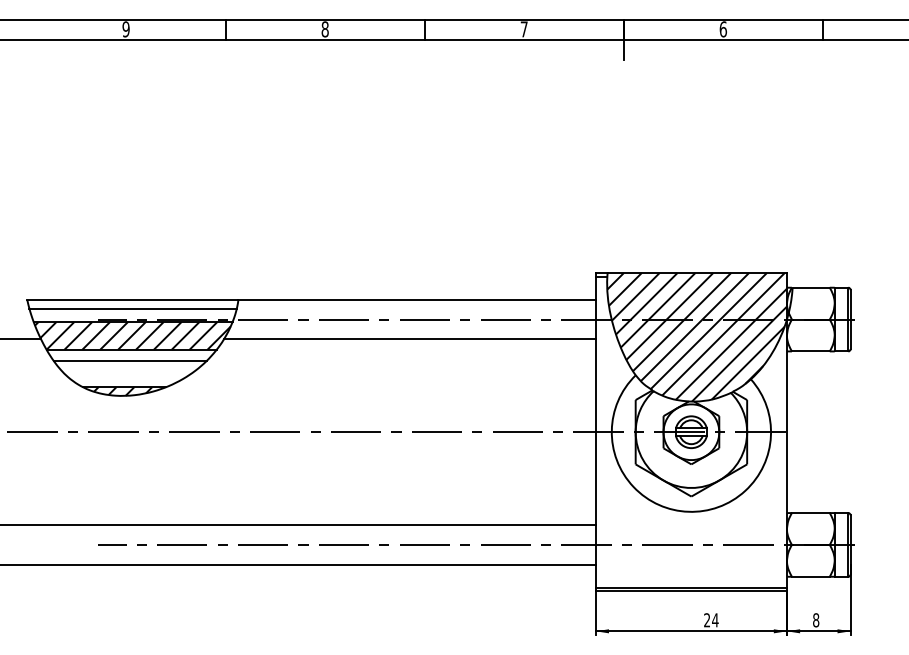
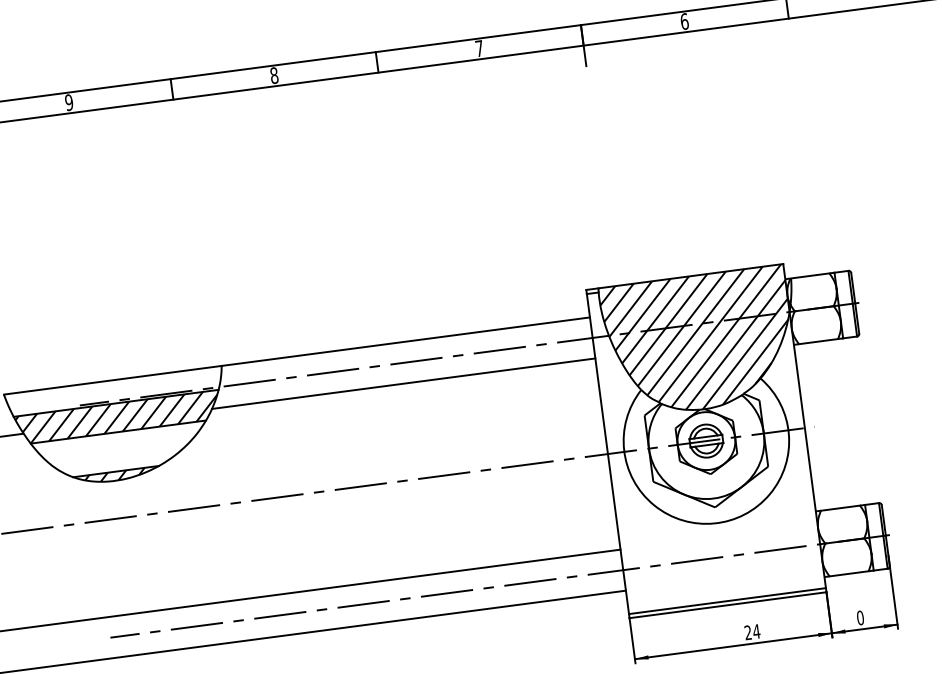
line: (132, 308) -> (113, 389), removed
line: (130, 360) -> (118, 443), removed
text: (816, 620) -> (860, 618), 8 -> 0

